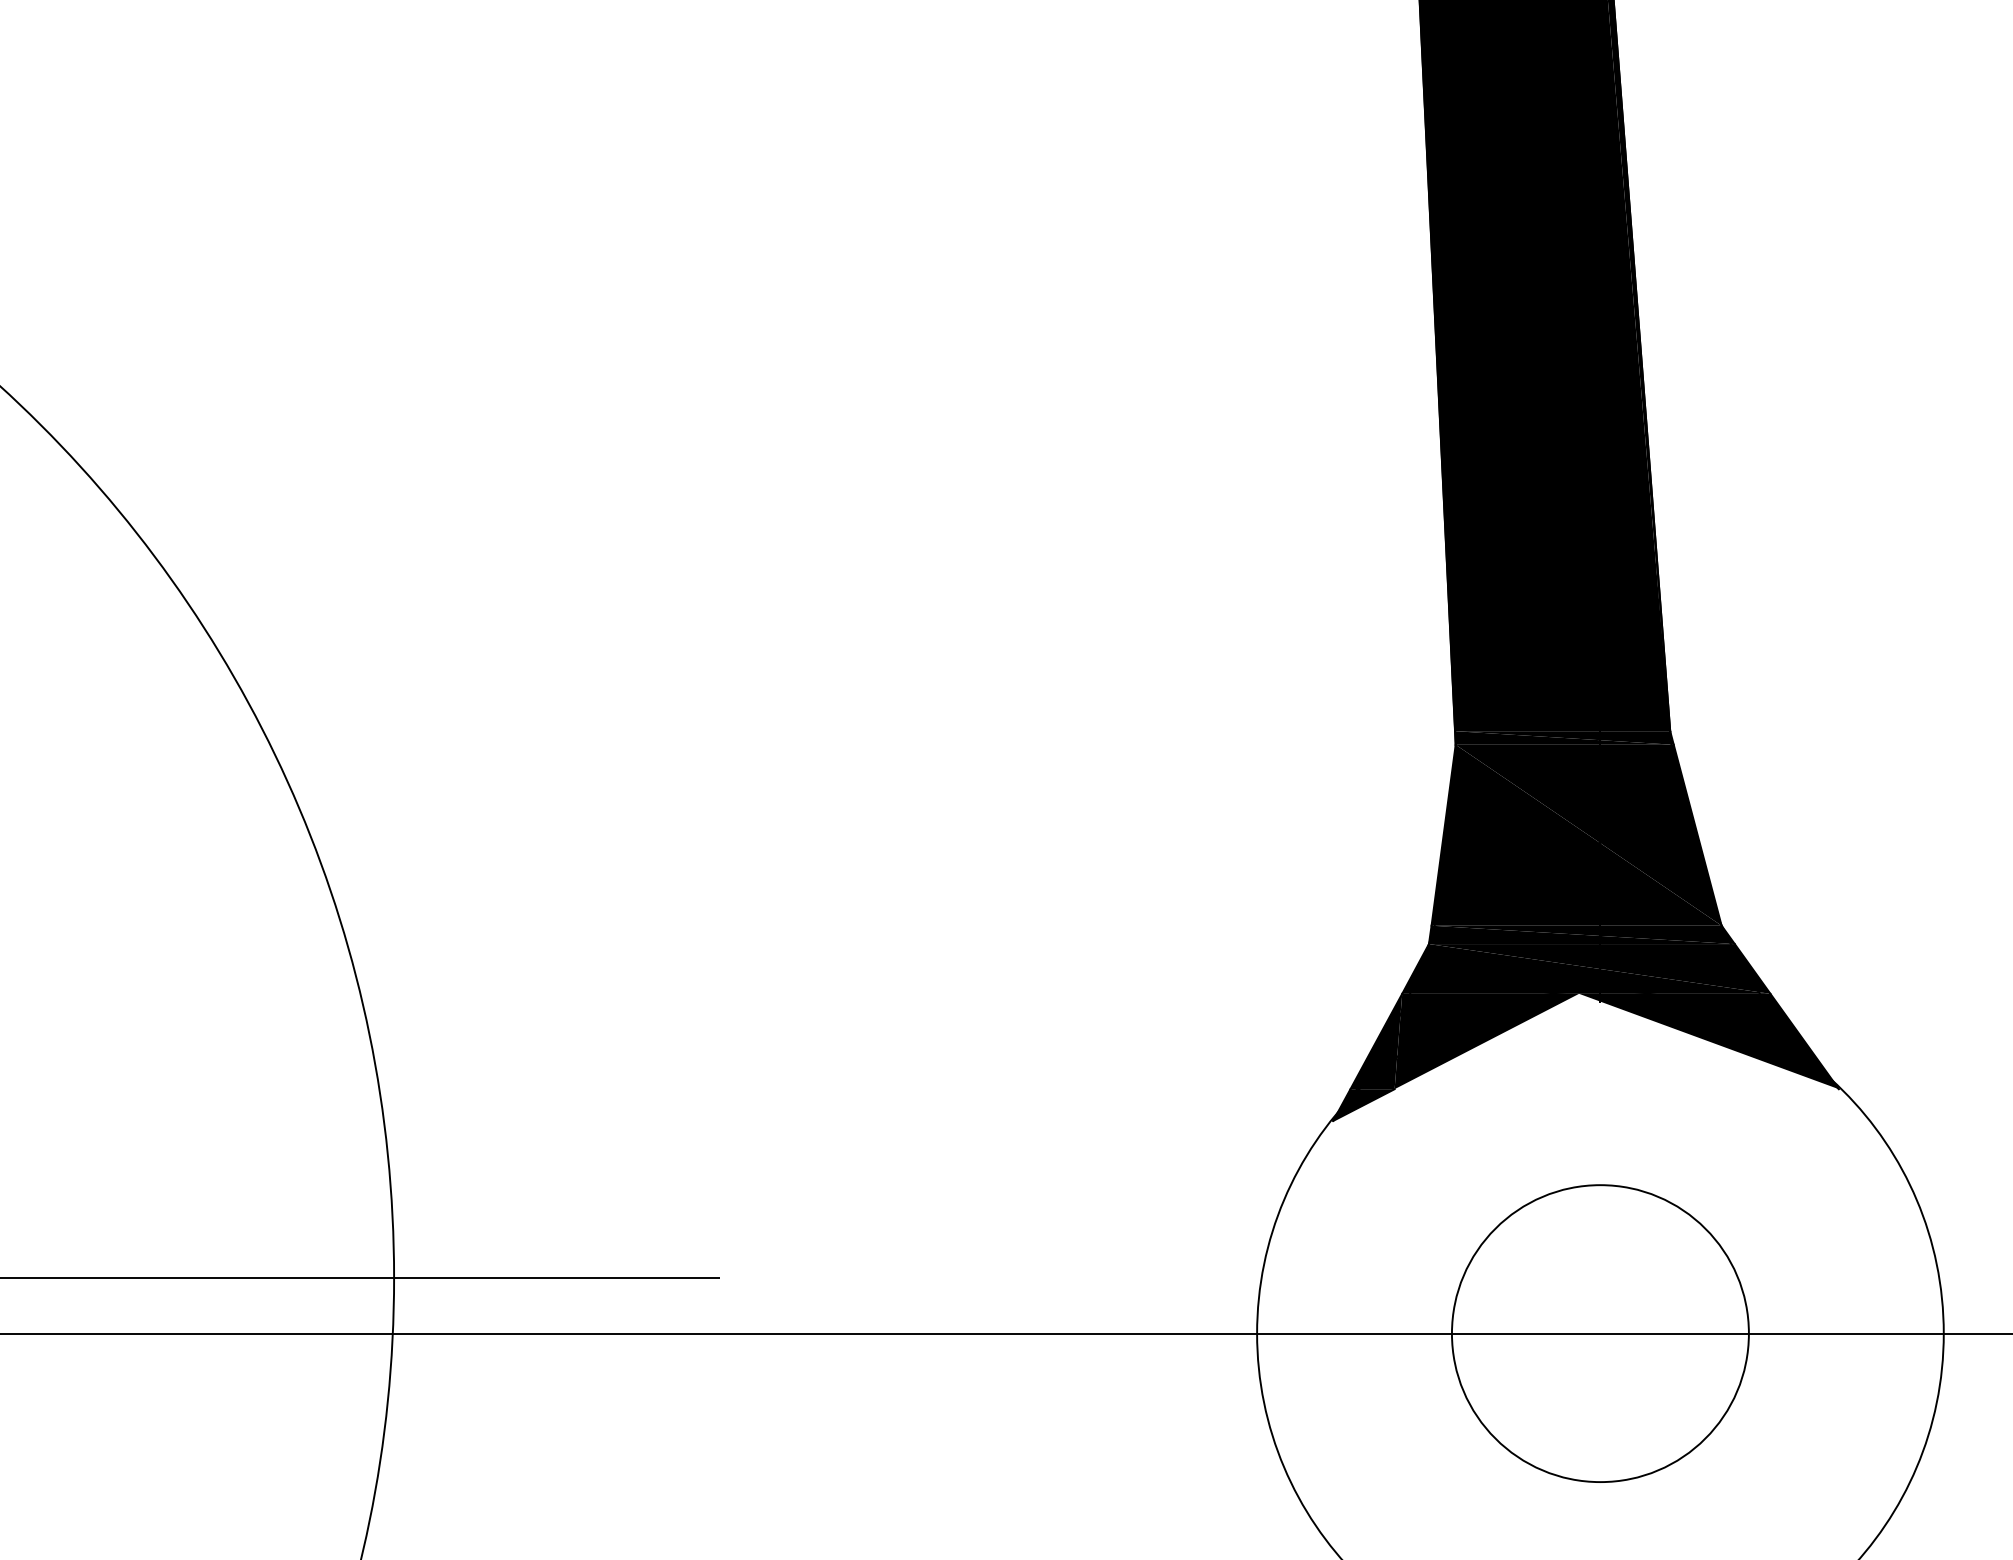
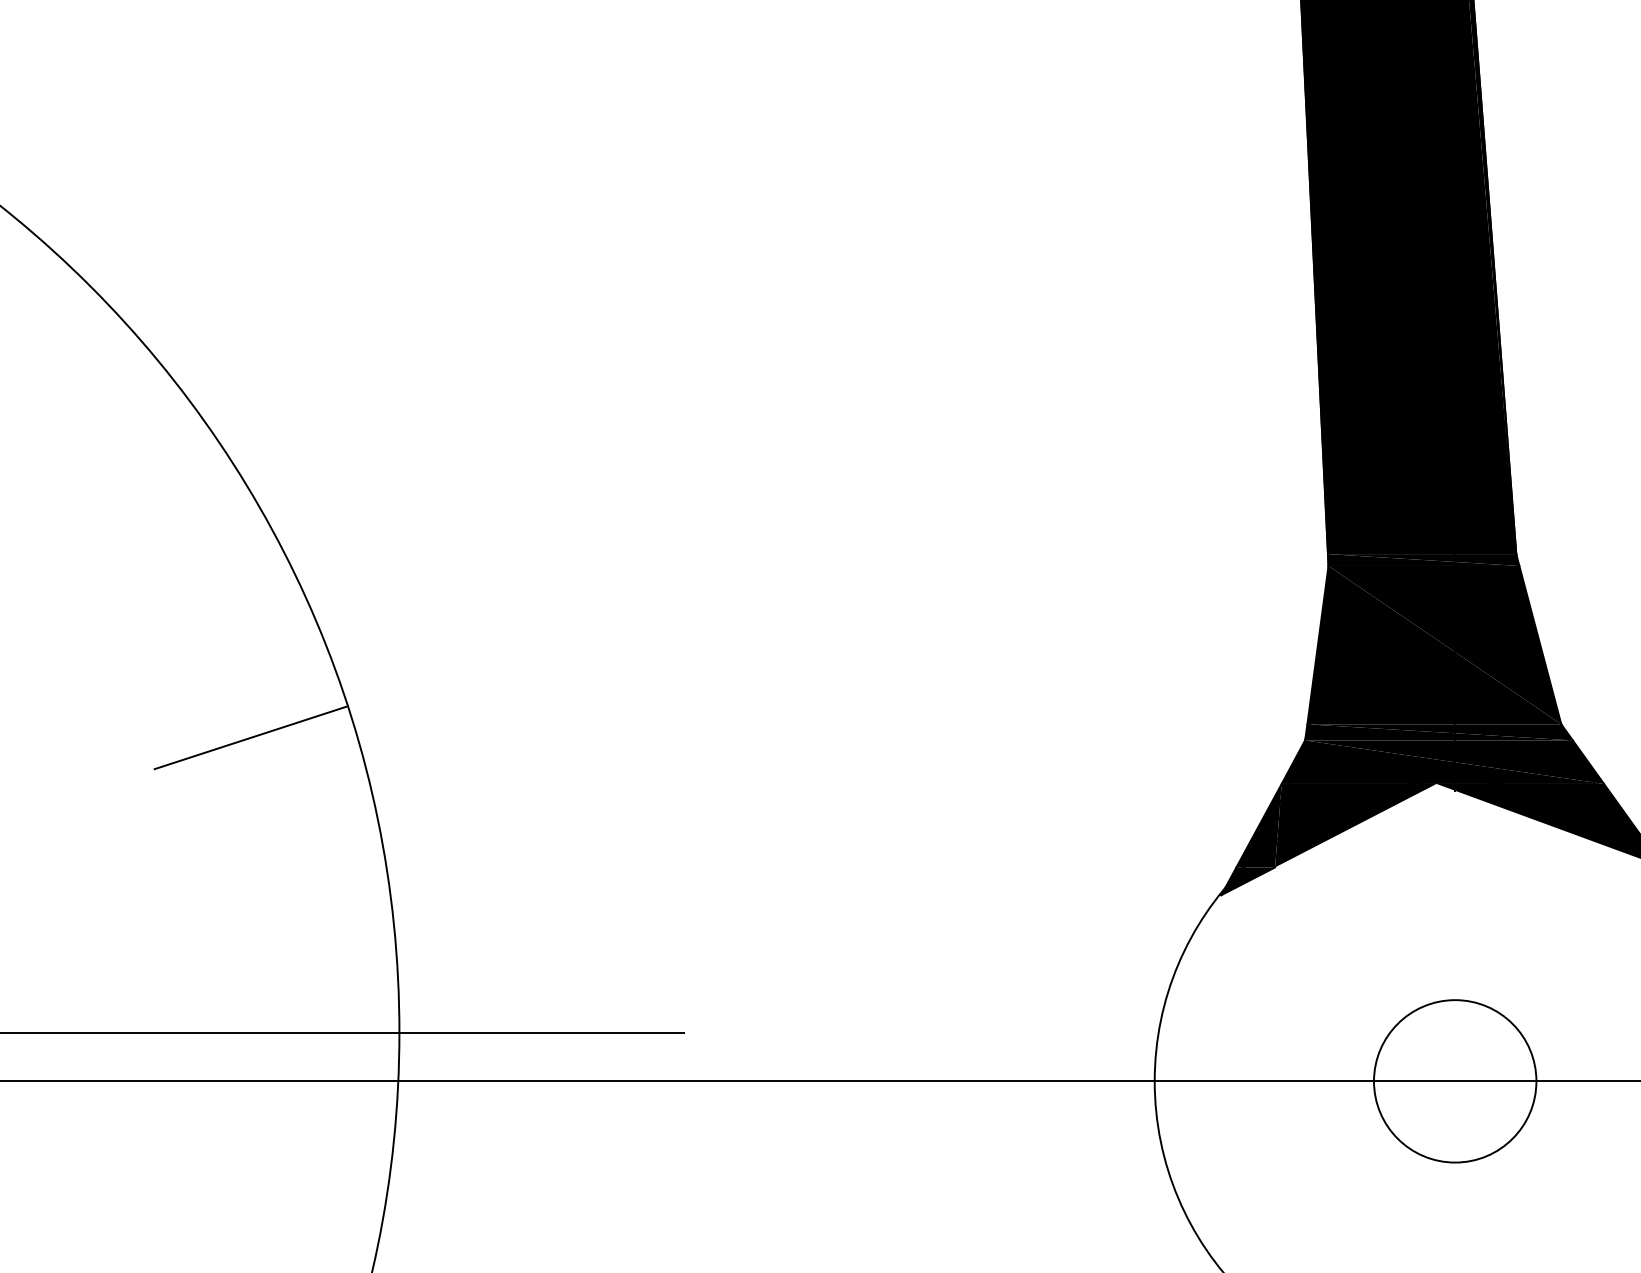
line: (224, 940) -> (250, 737), added
circle: (1600, 1333) -> (1455, 1081), size x0.62

